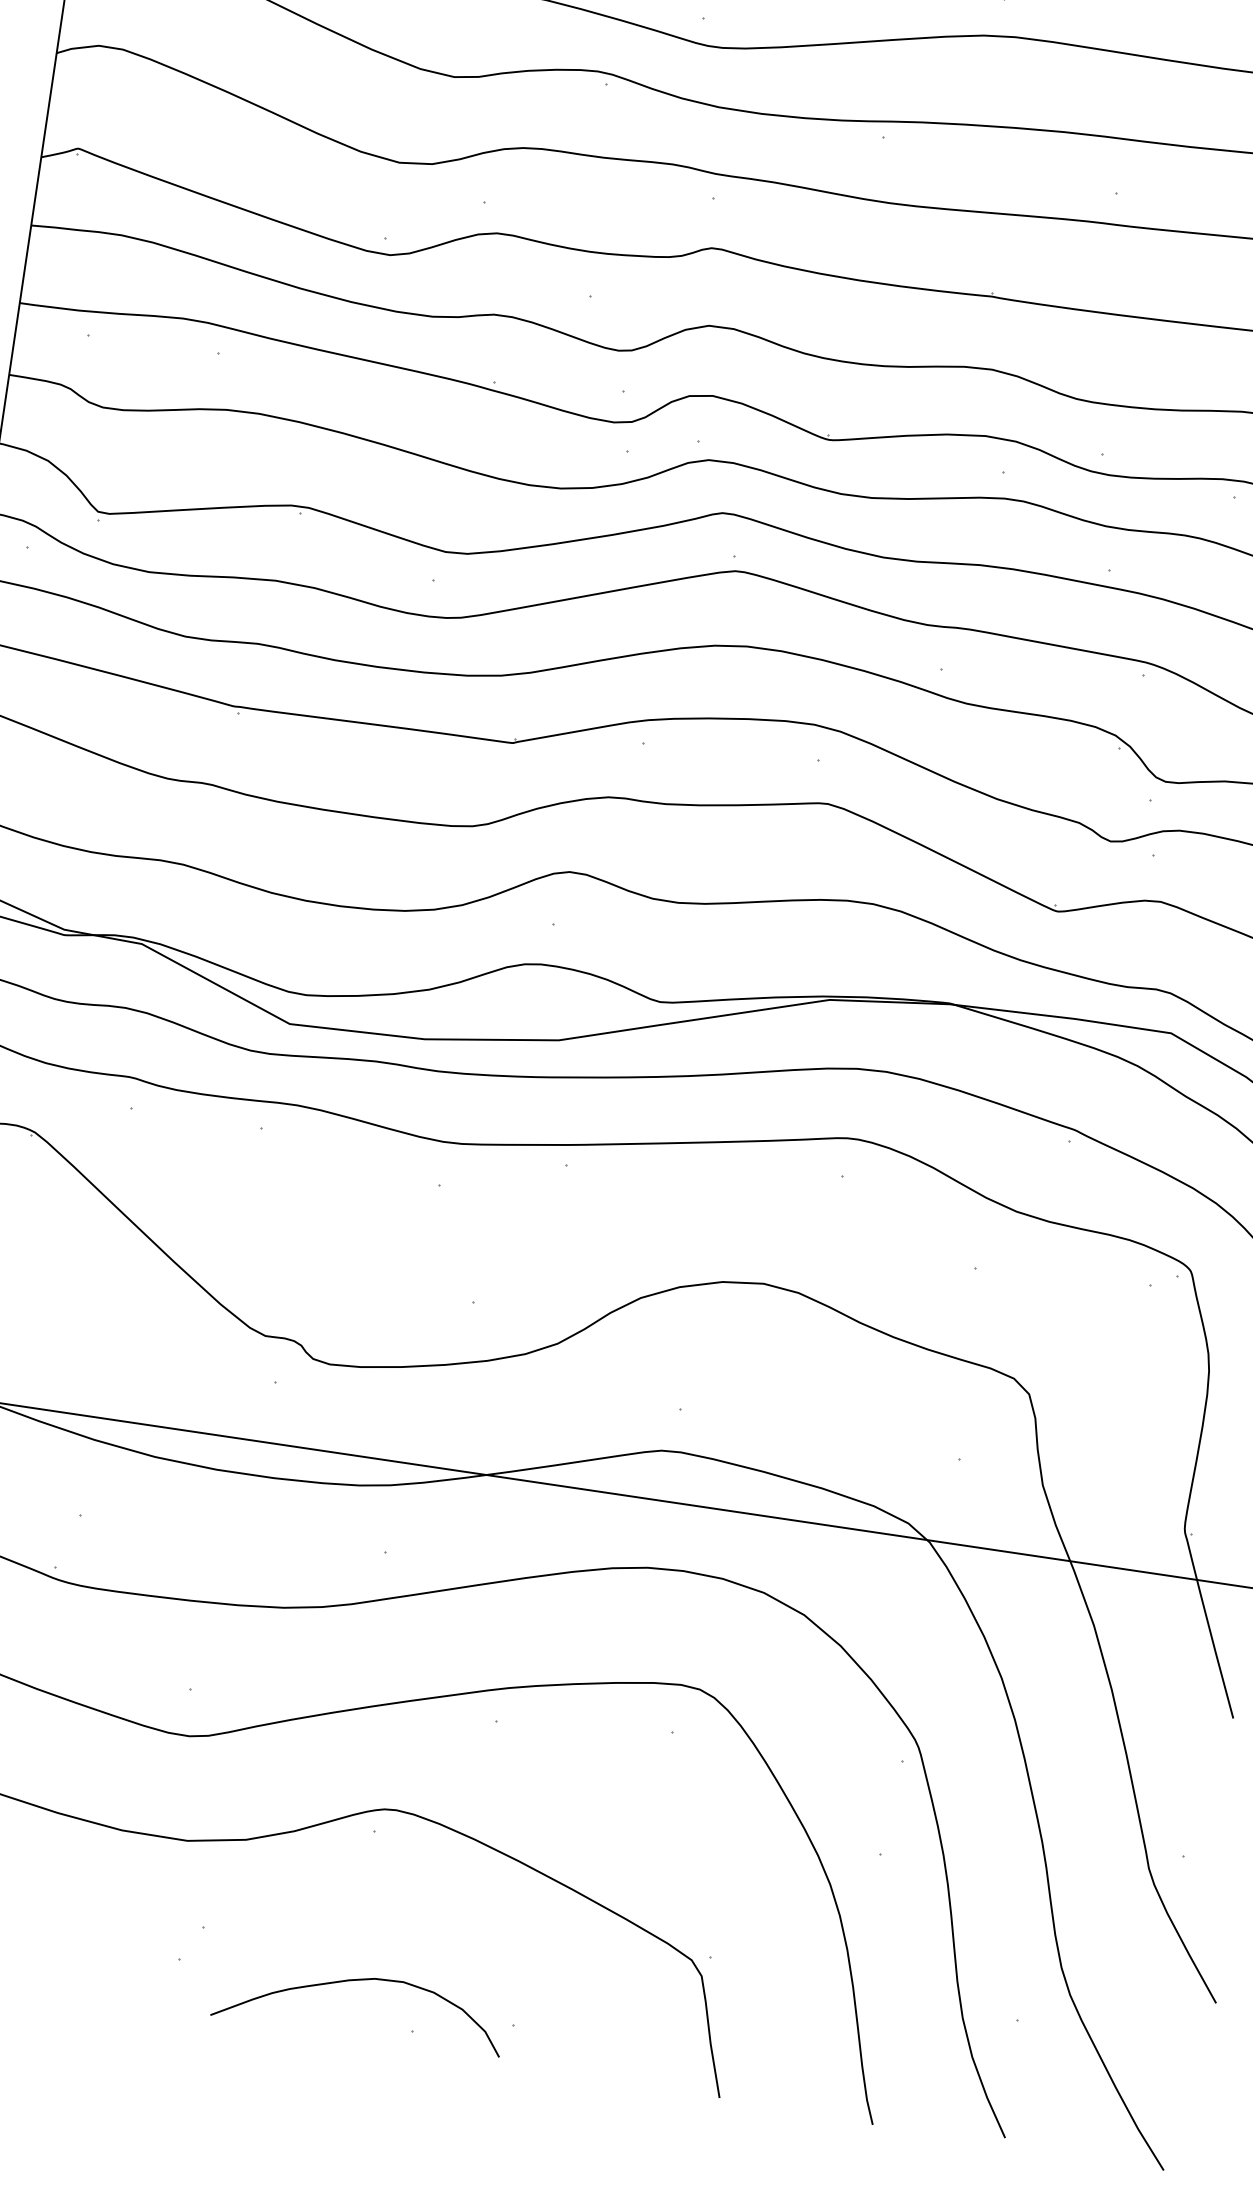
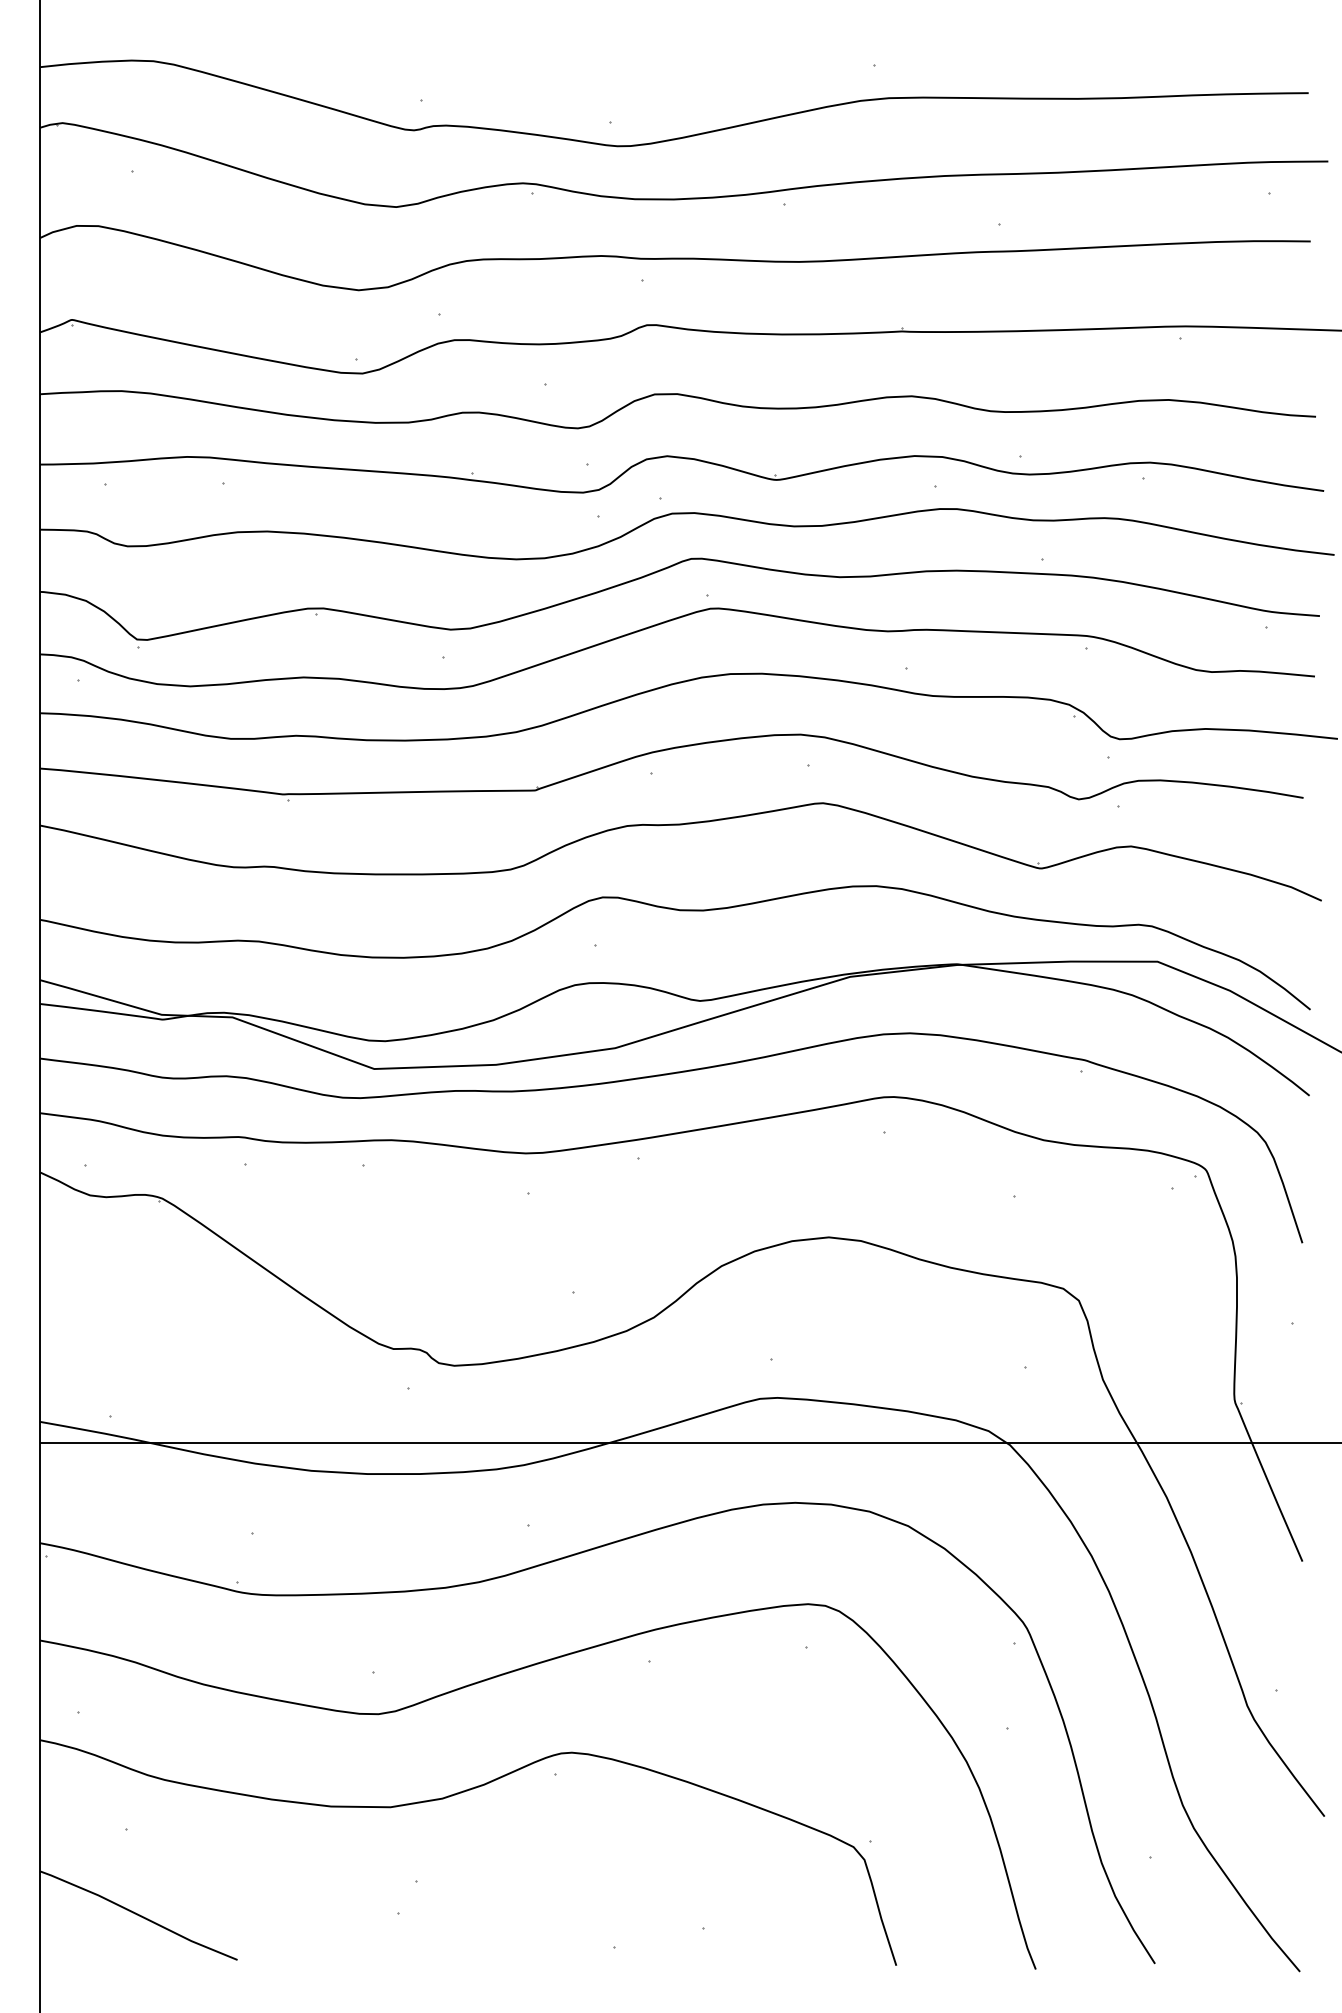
curve: (357, 1981) -> (559, 1909), removed

